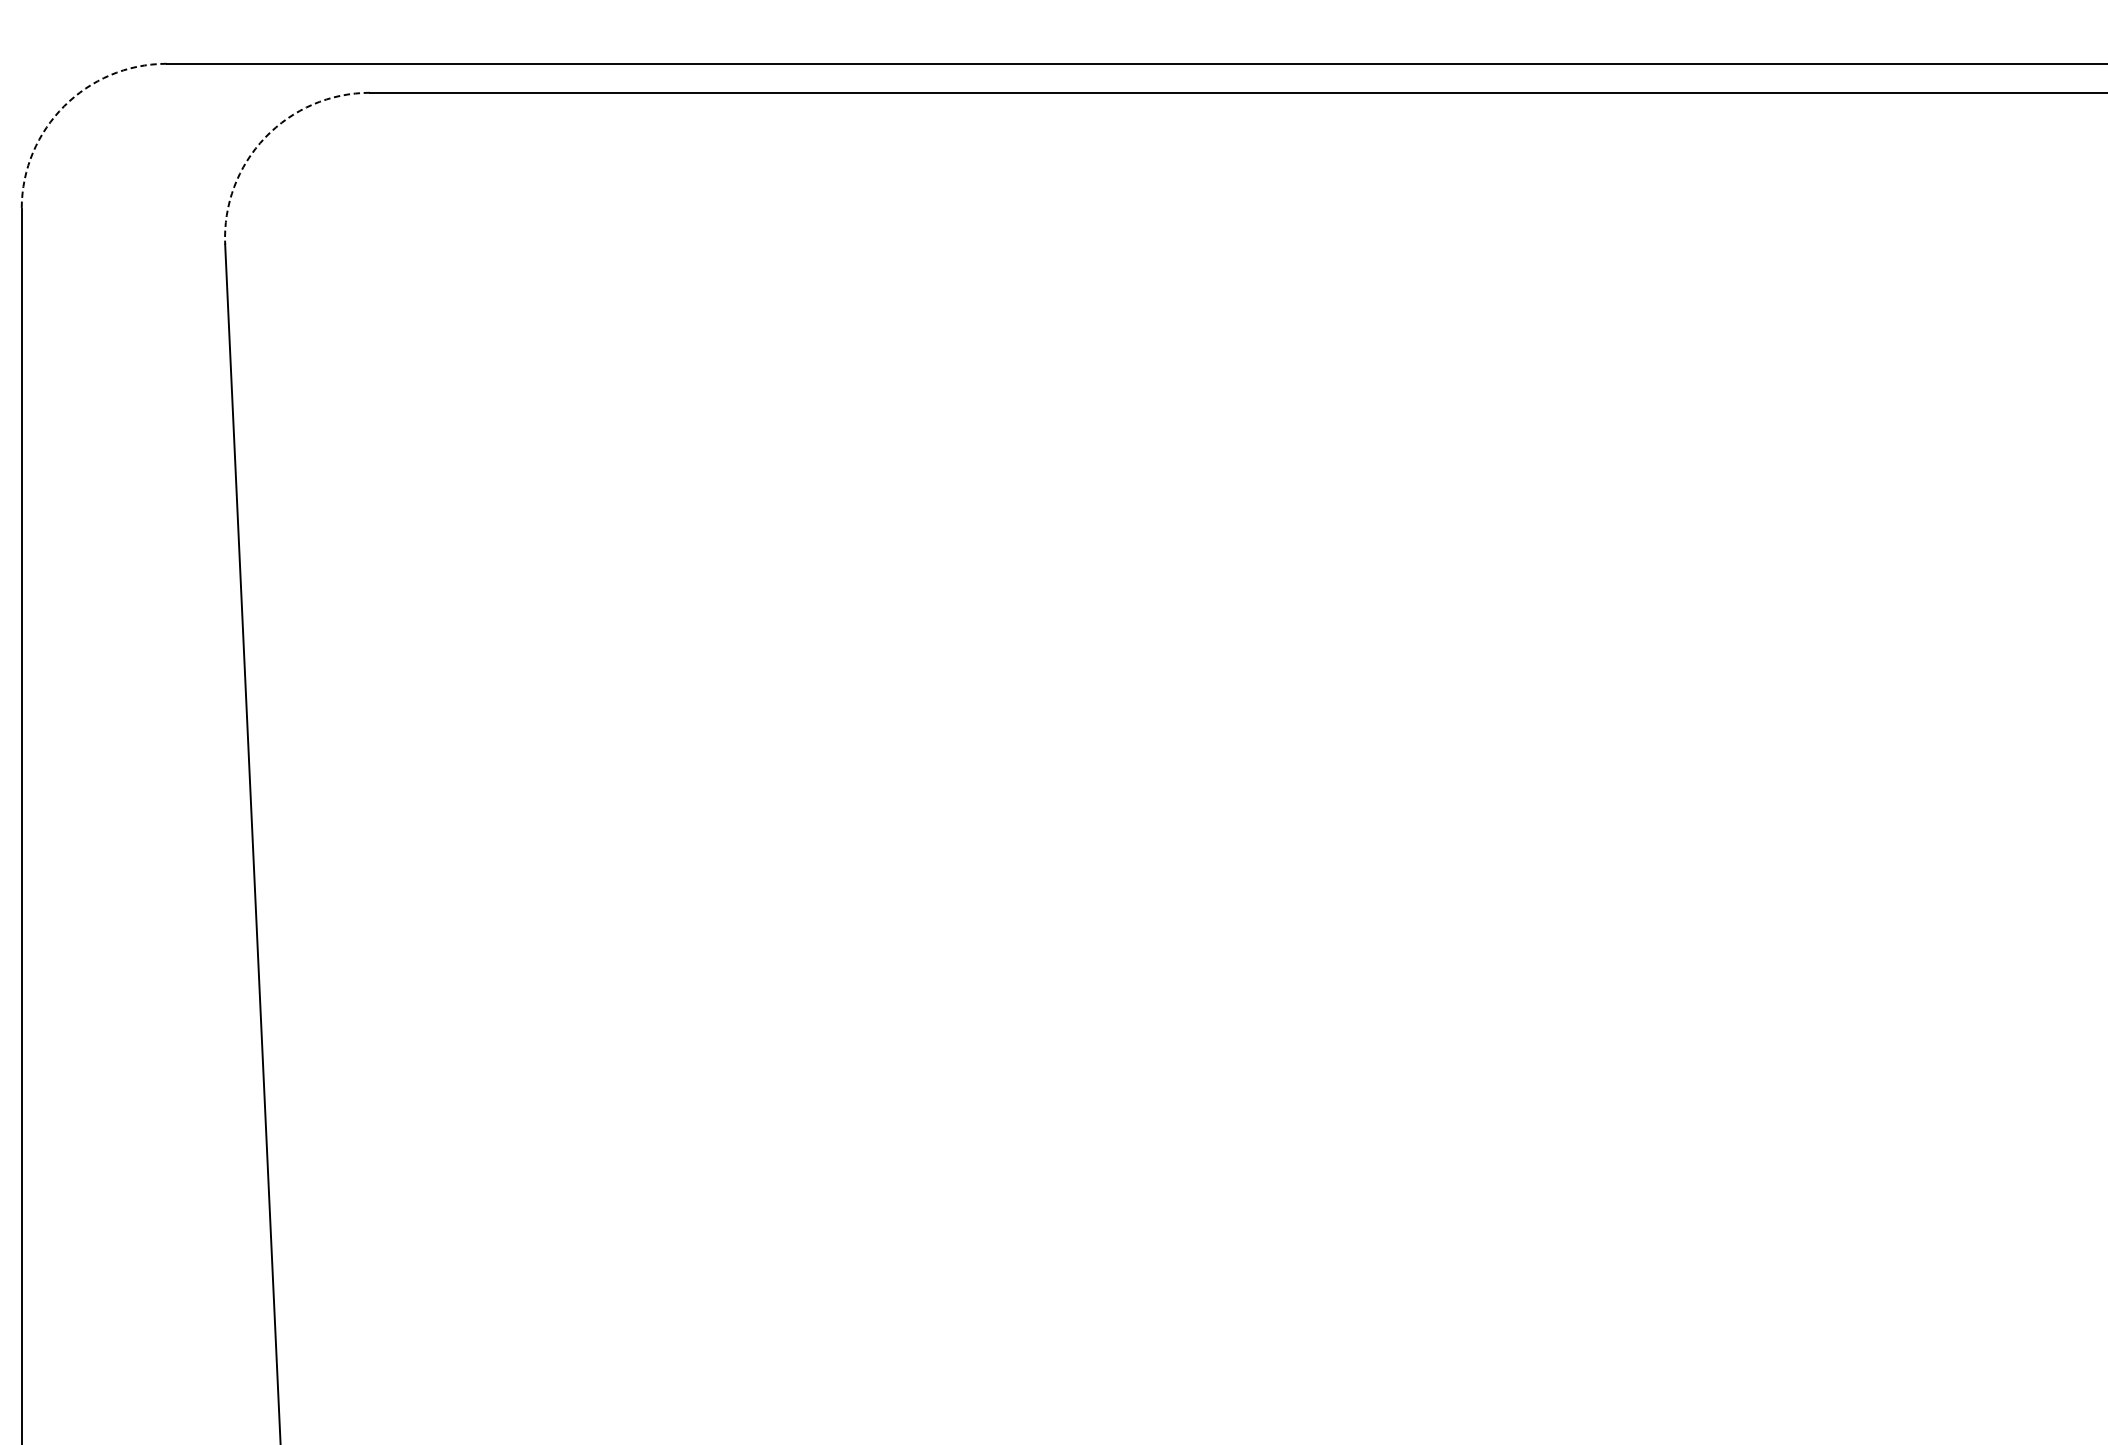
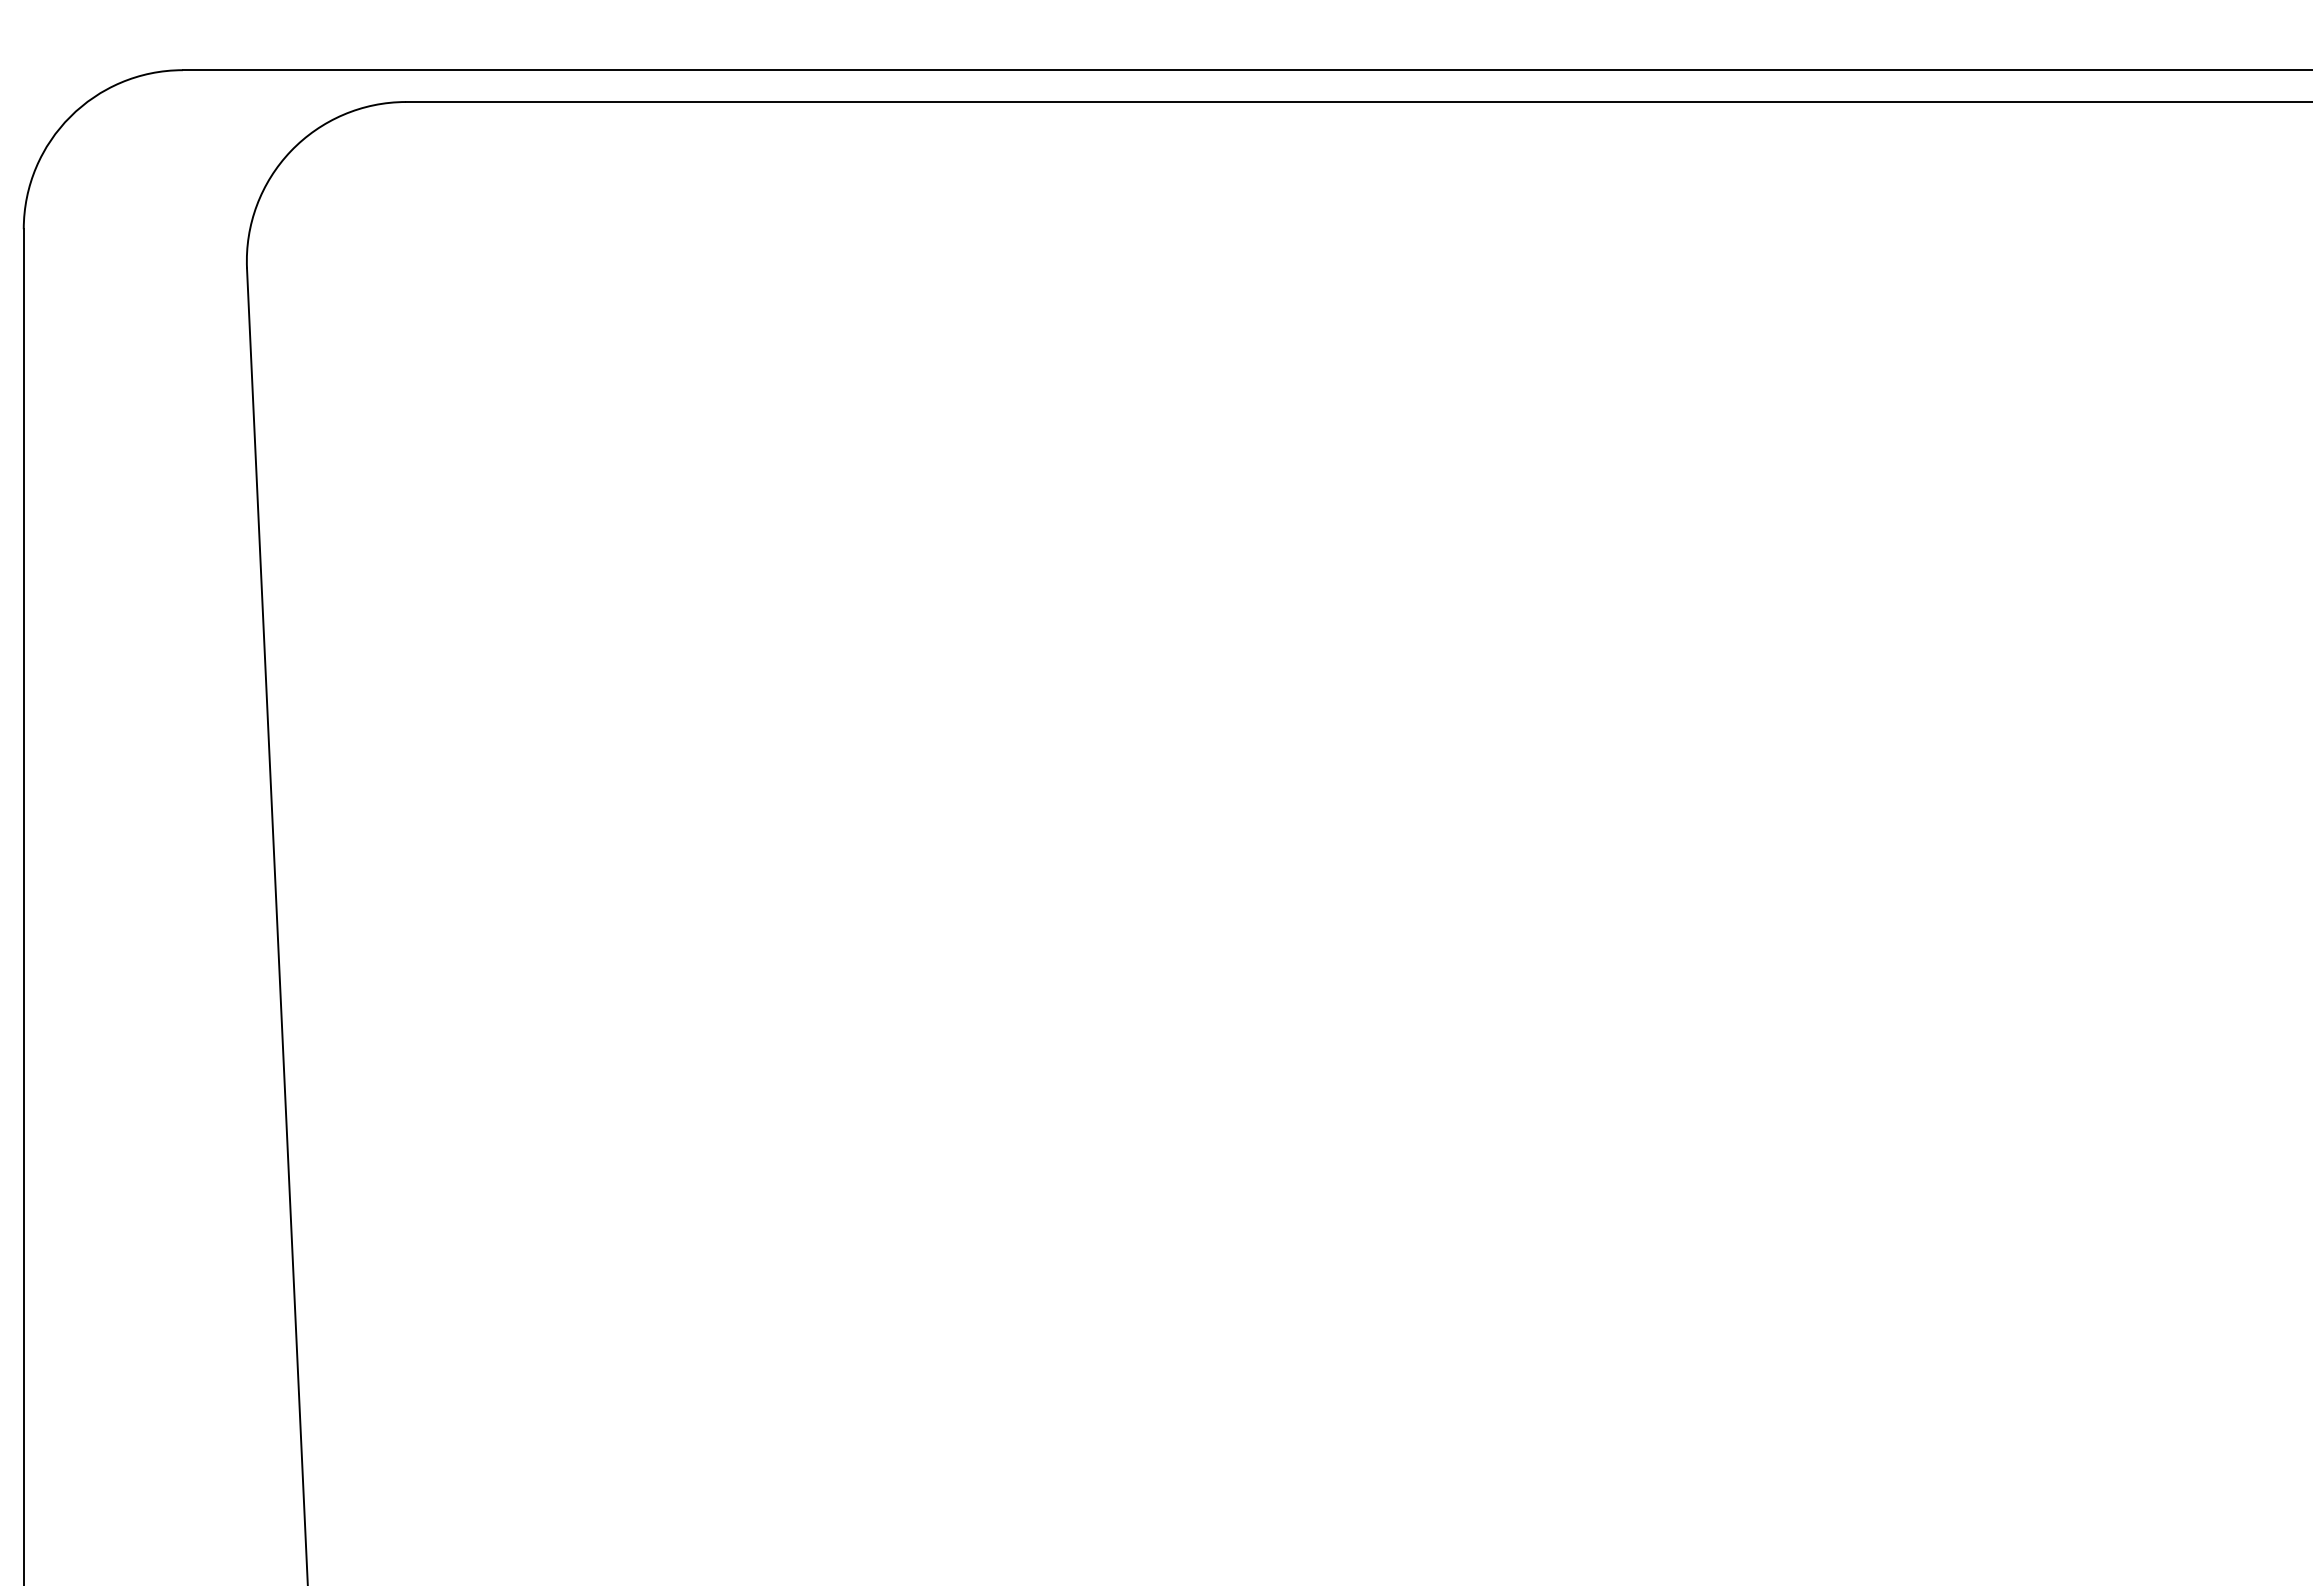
arc: (64, 106) -> (70, 116), dashed -> solid
arc: (264, 137) -> (290, 151), dashed -> solid

